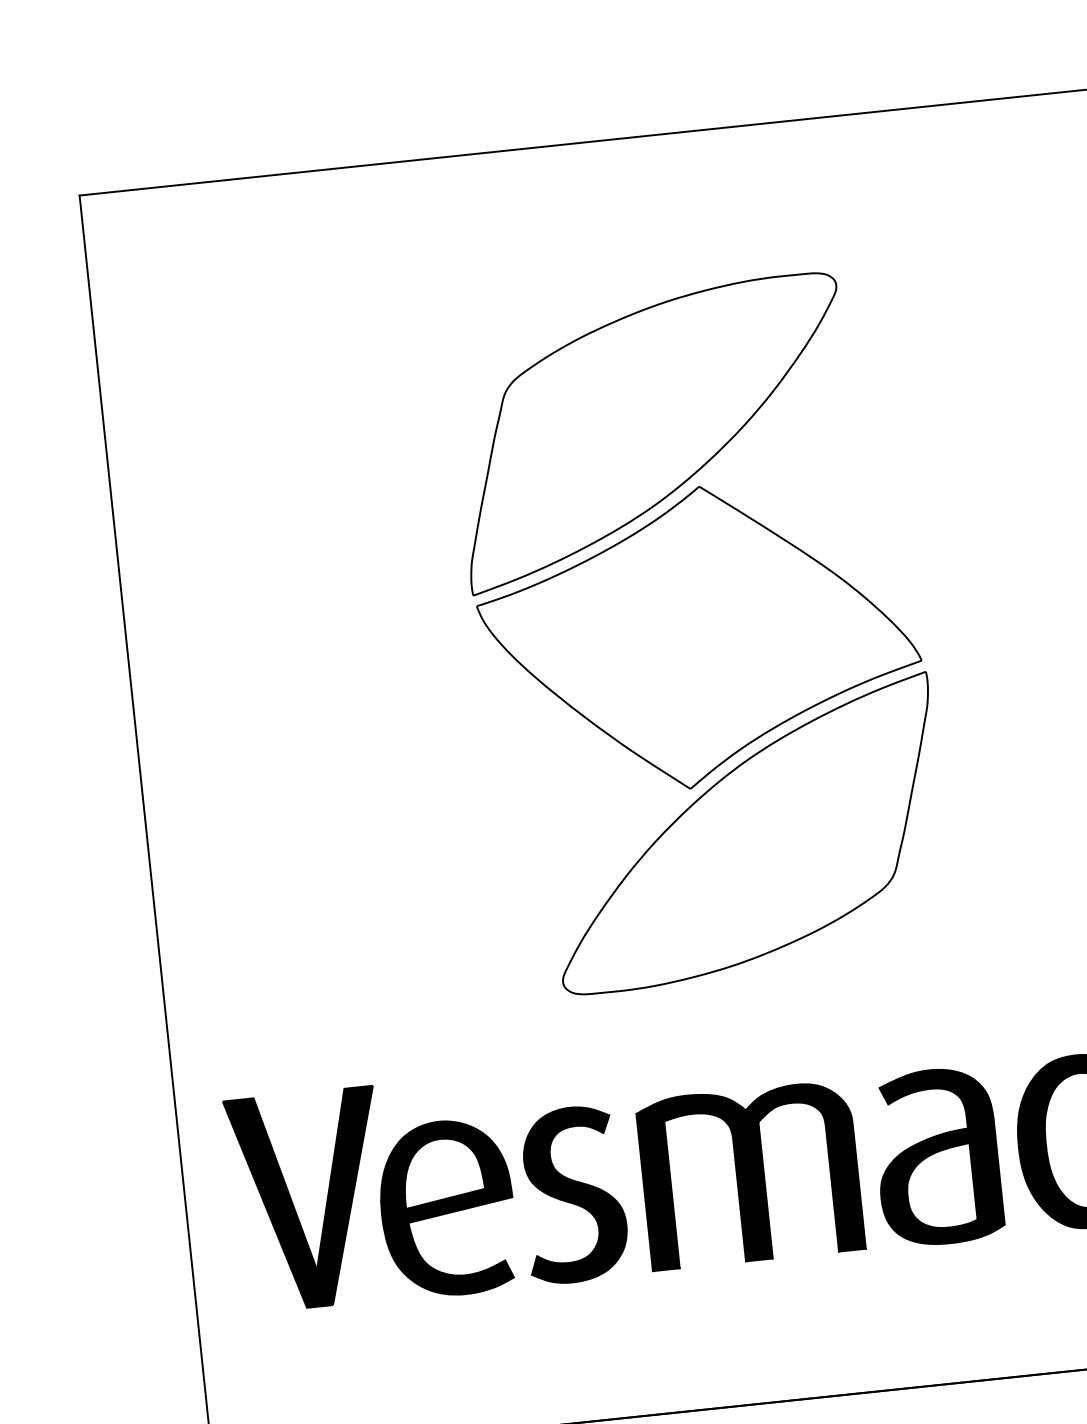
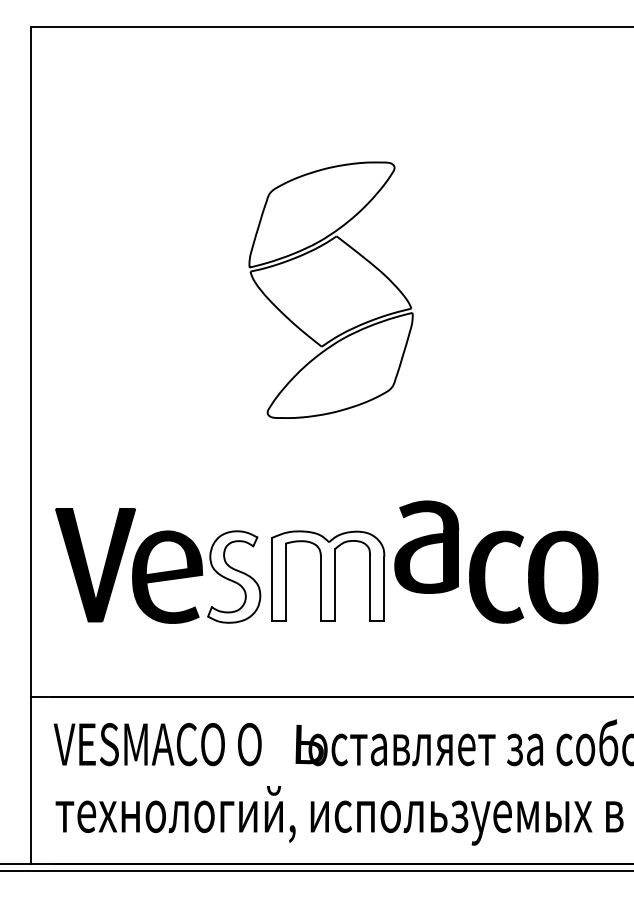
part: (698, 632) -> (330, 289), size x0.7
part: (936, 1155) -> (426, 546), moved
fill: (749, 1175) -> (327, 576), removed
fill: (573, 1193) -> (234, 576), removed

